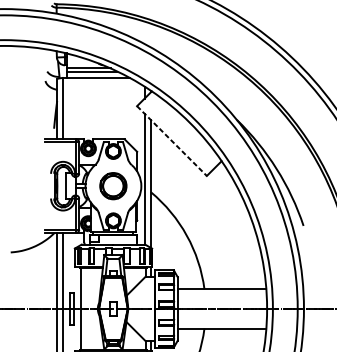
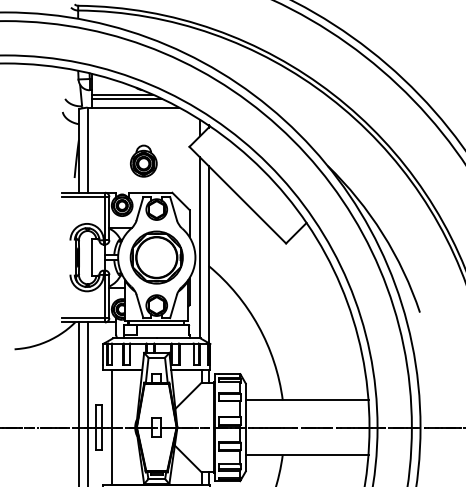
part: (103, 116) -> (143, 160), added
line: (172, 141) -> (238, 195), dashed -> solid
part: (113, 186) -> (156, 257), size x1.43

